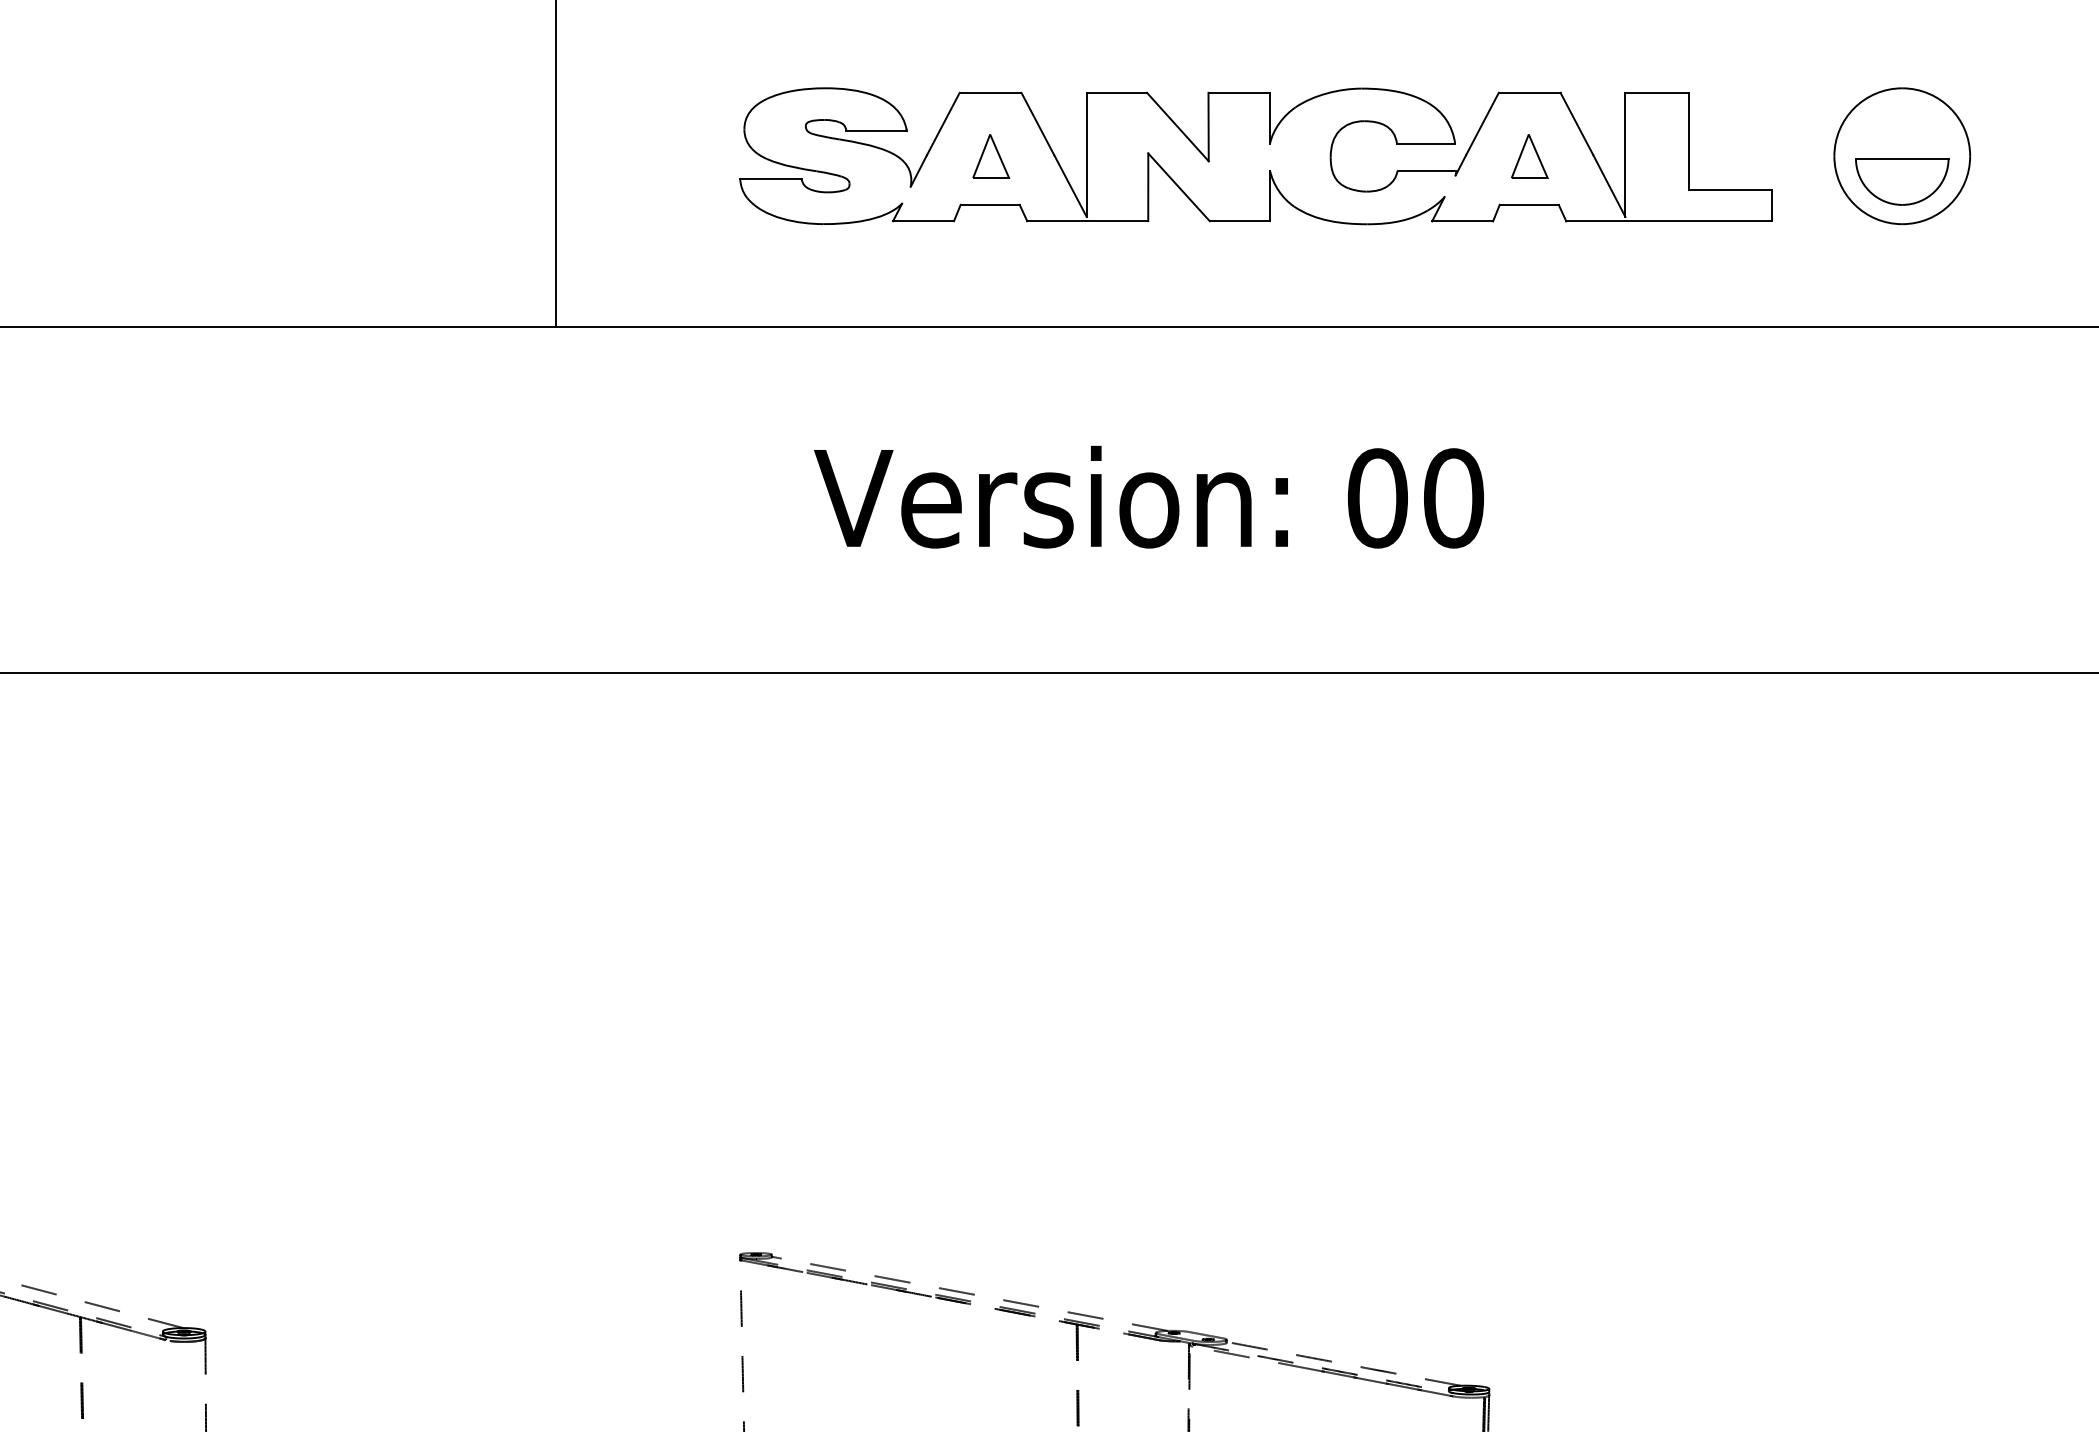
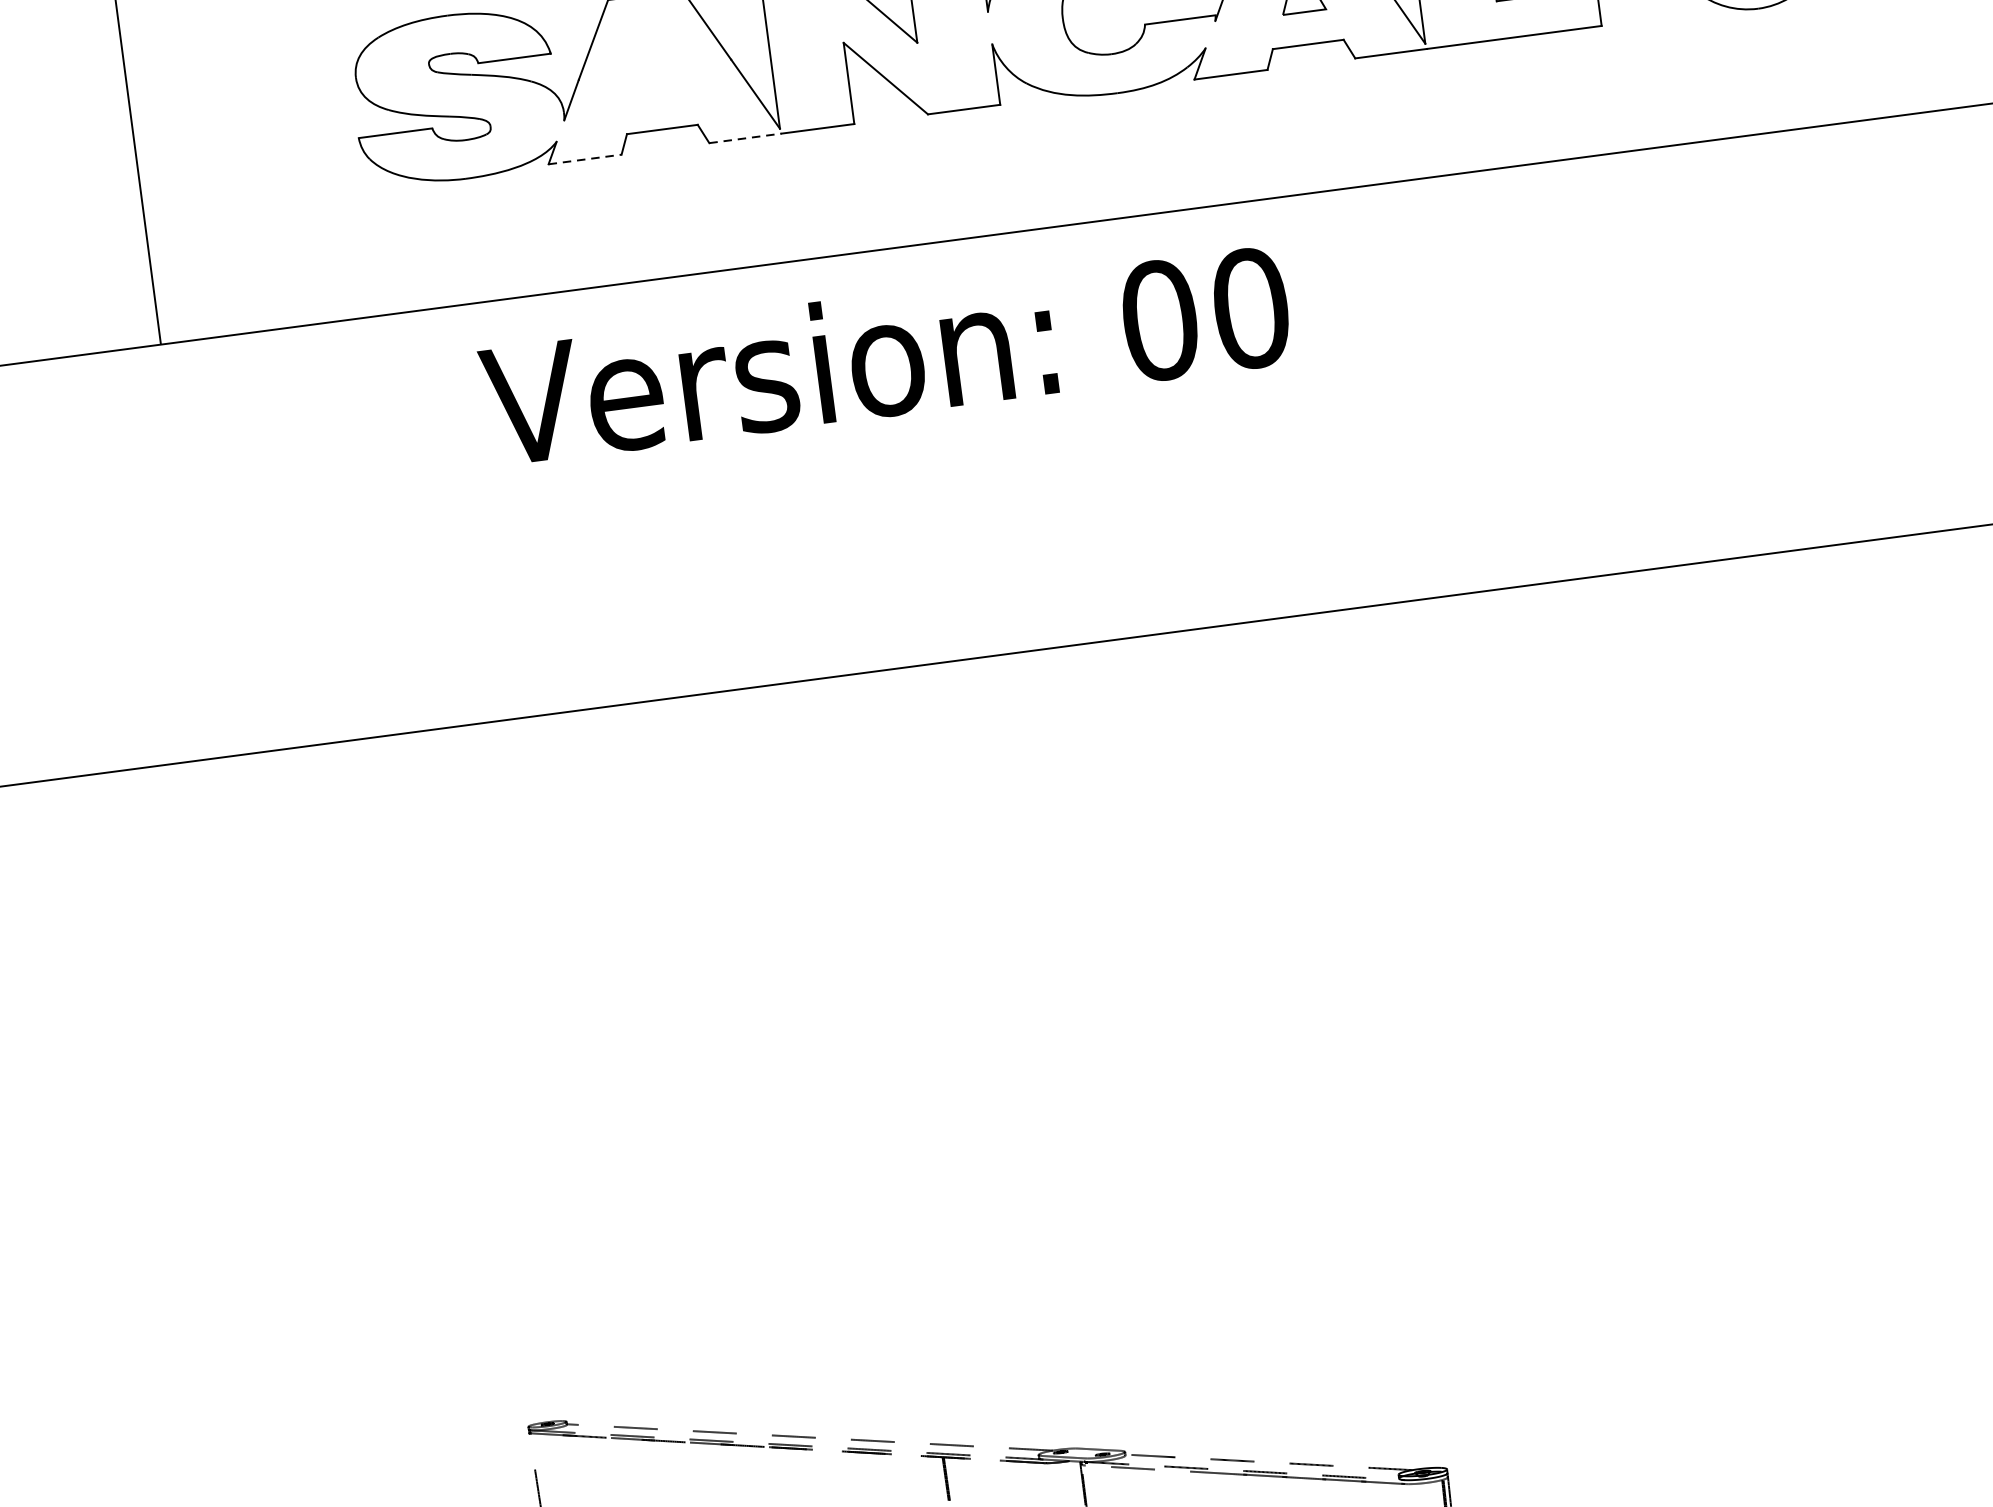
part: (991, 156) -> (656, 71), removed
line: (924, 221) -> (586, 159), solid -> dashed
line: (1057, 221) -> (745, 138), solid -> dashed
text: (1148, 496) -> (884, 354), moved

